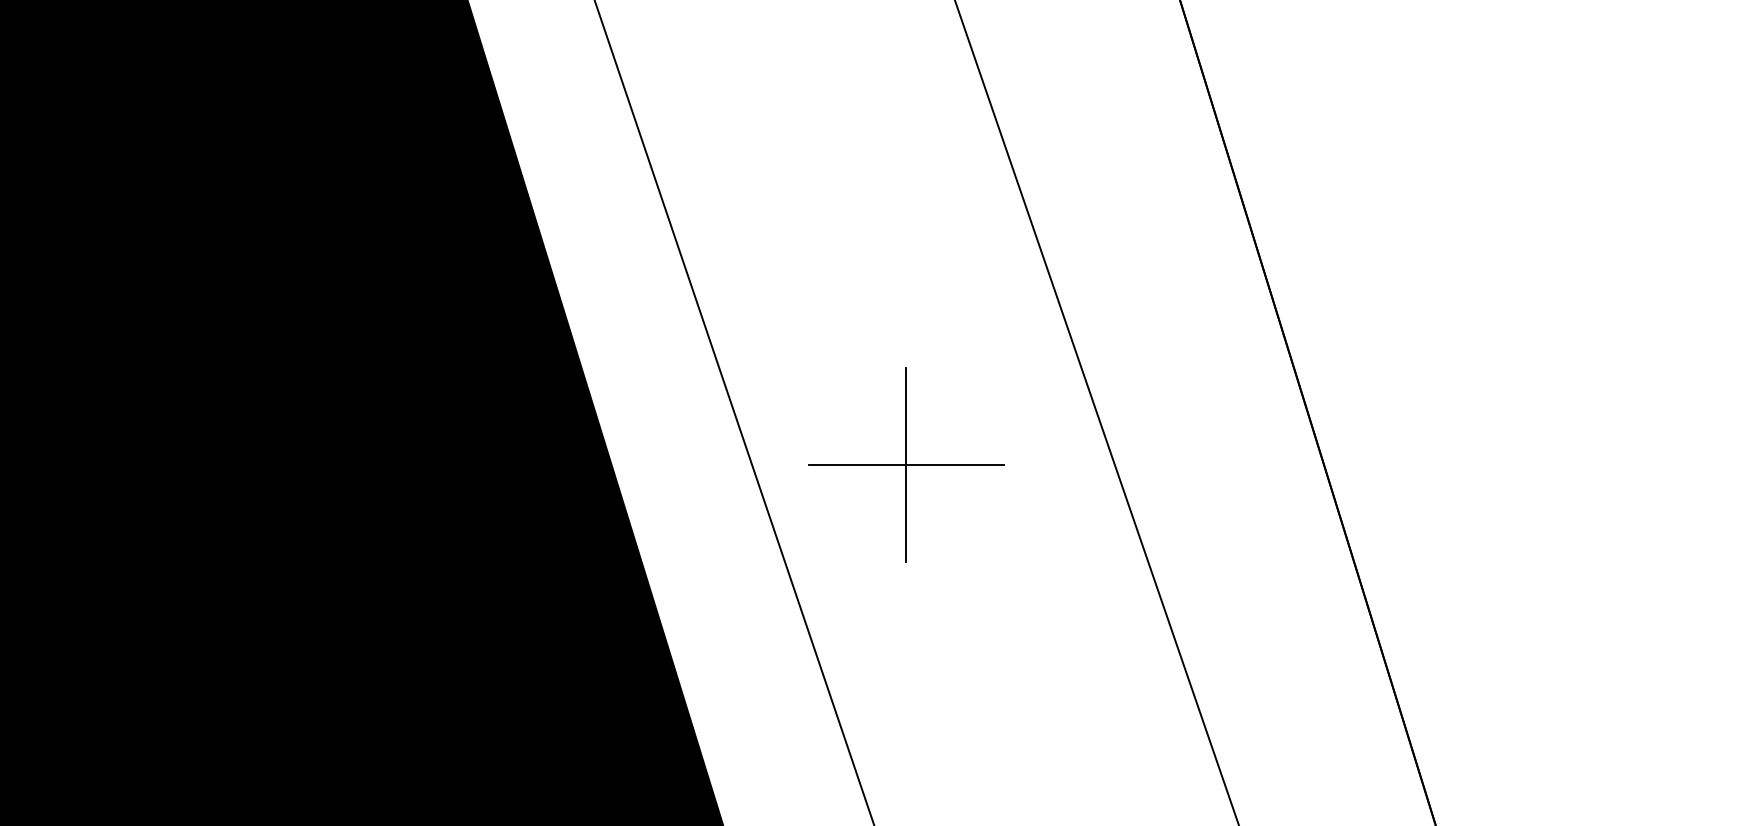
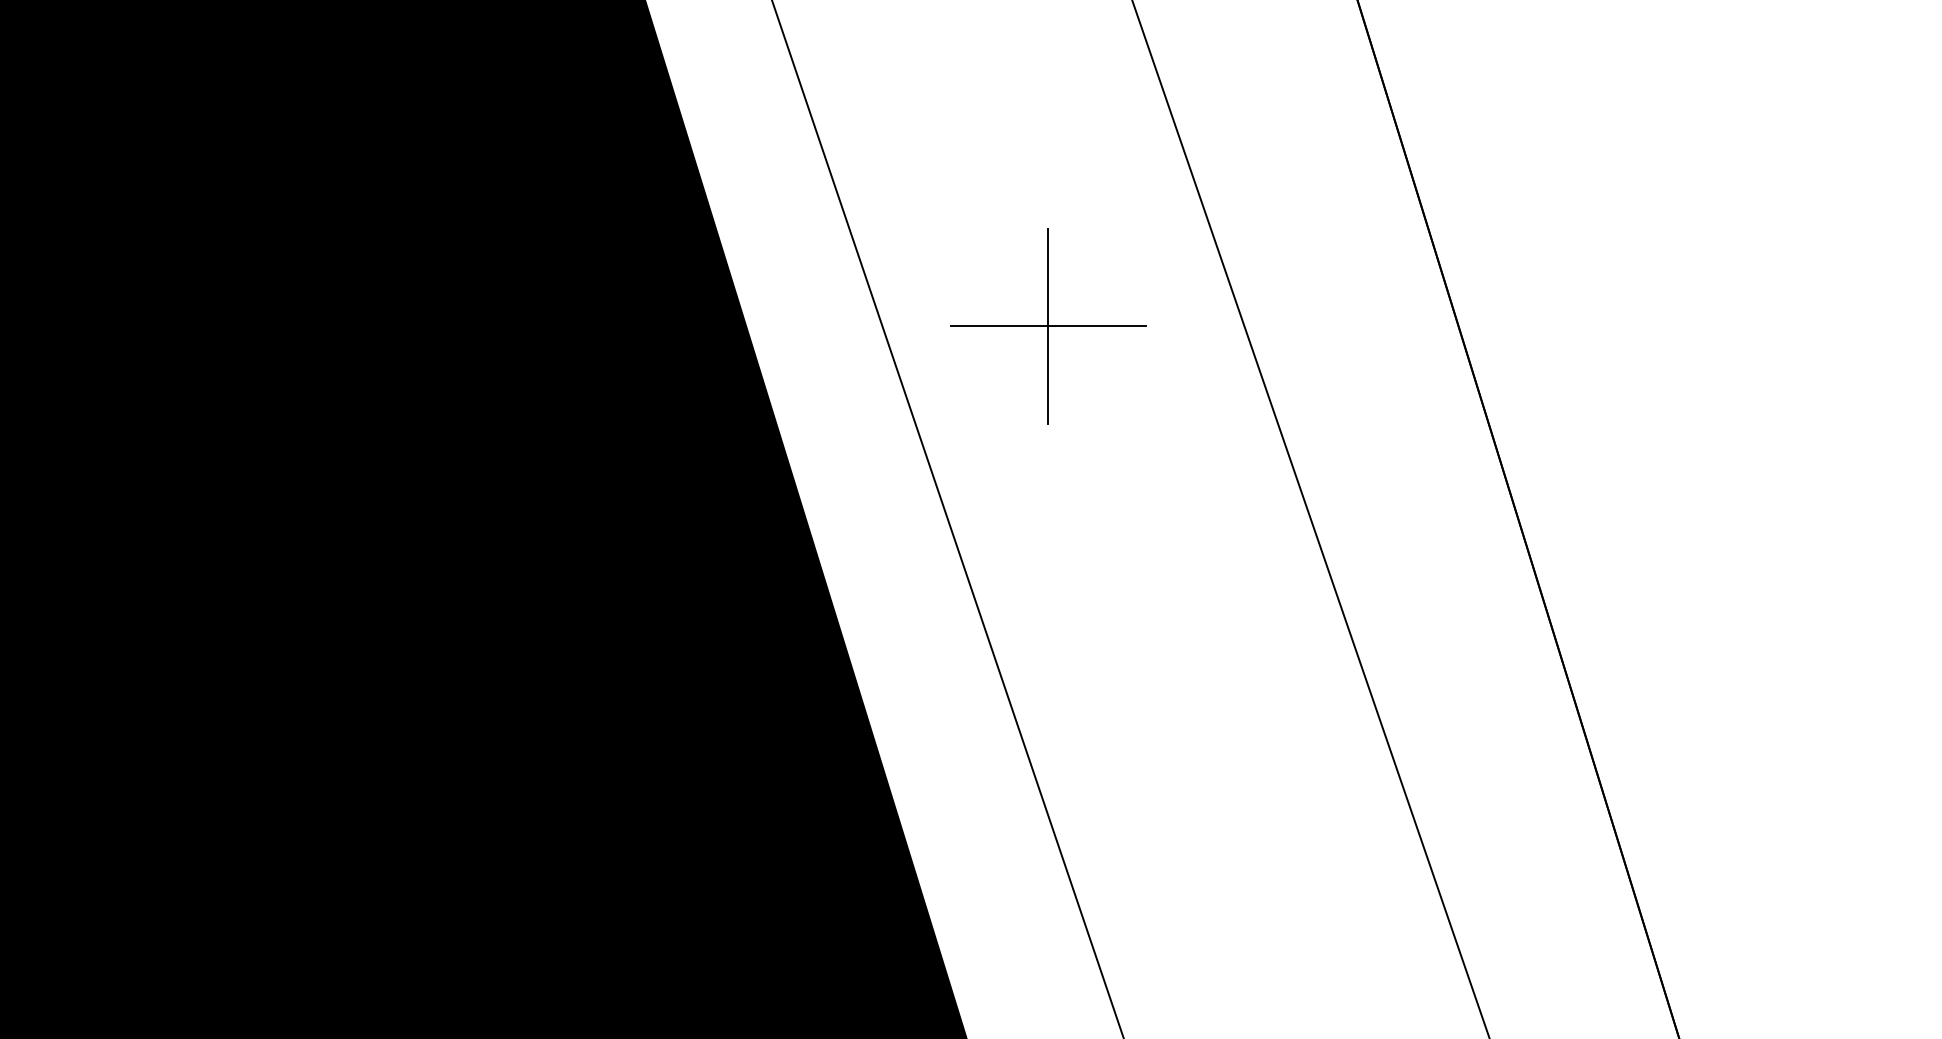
part: (906, 465) -> (1048, 326), moved

